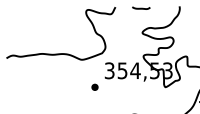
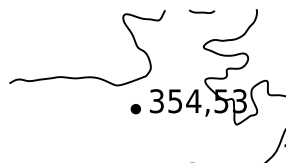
part: (94, 86) -> (135, 107), moved

